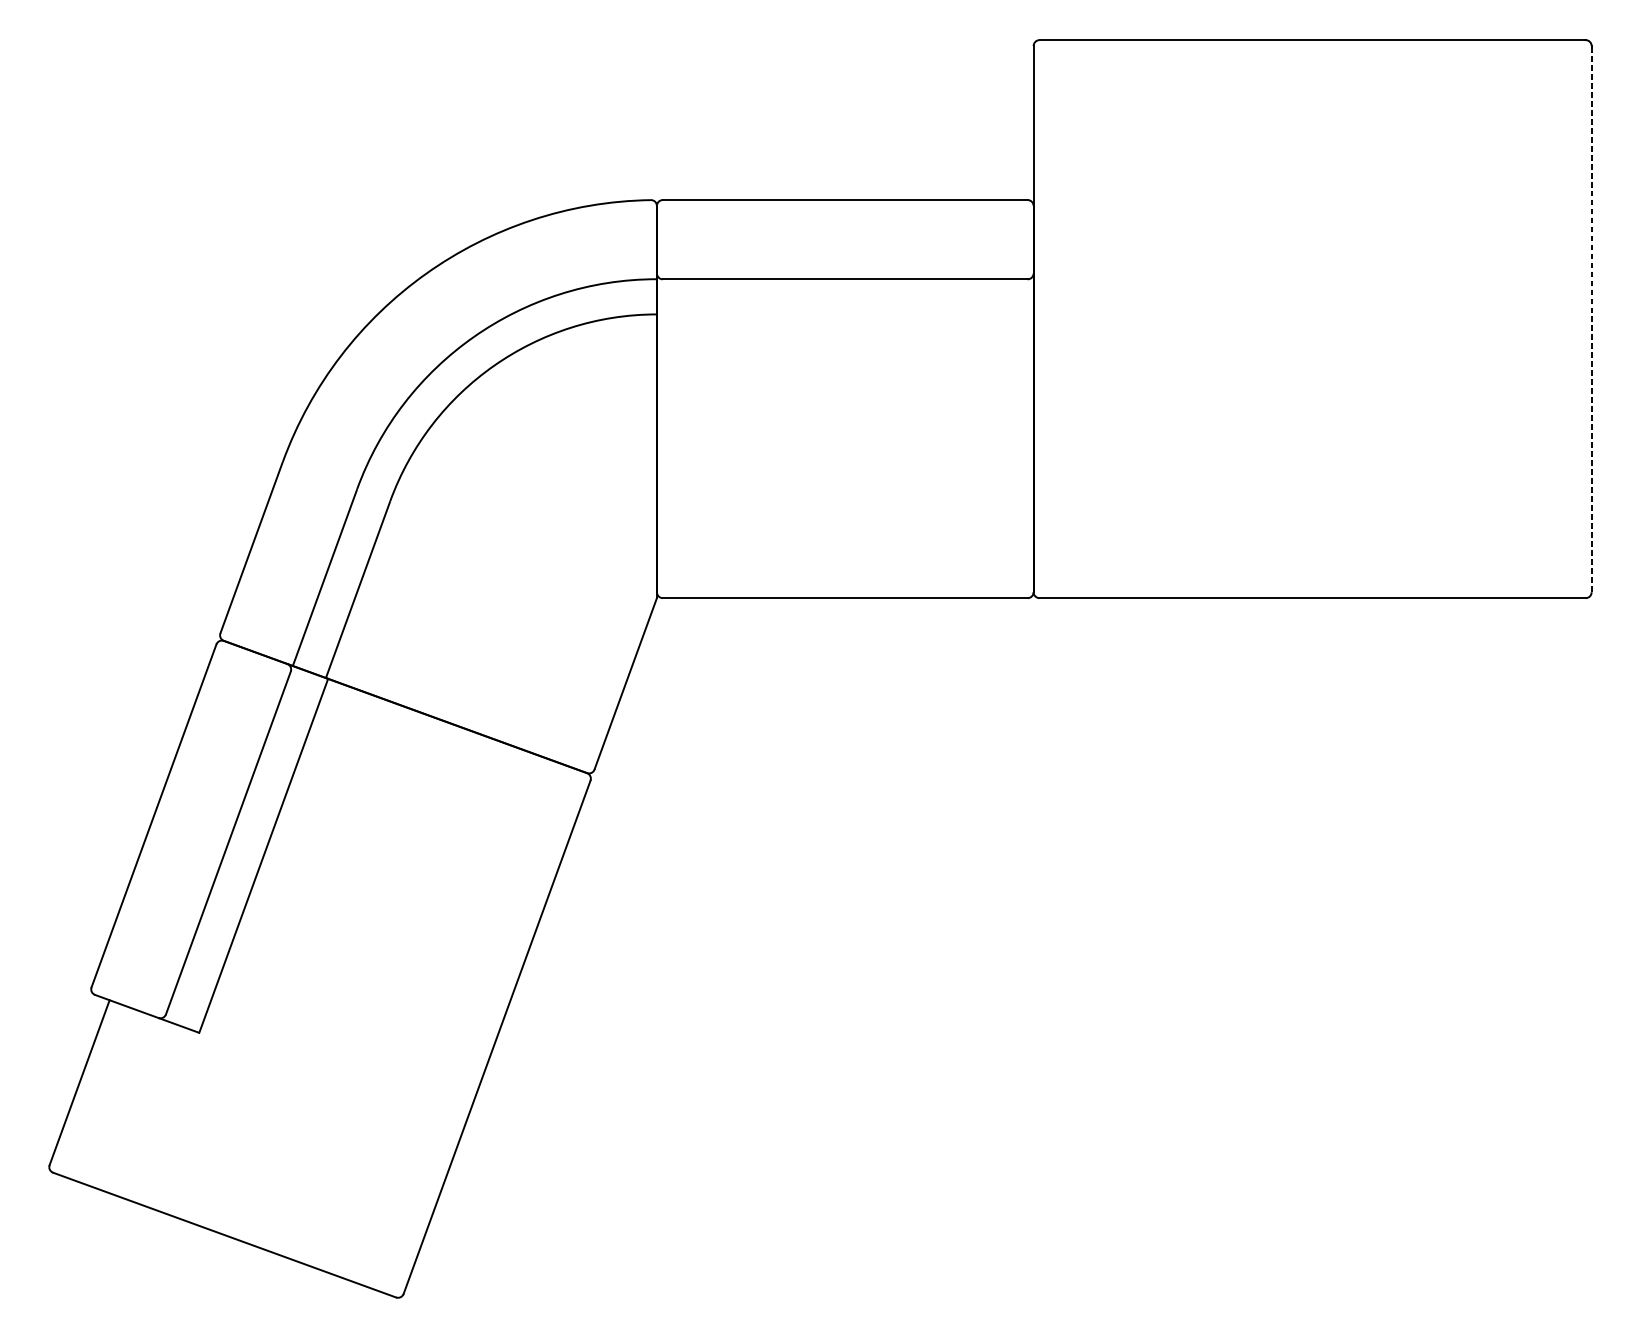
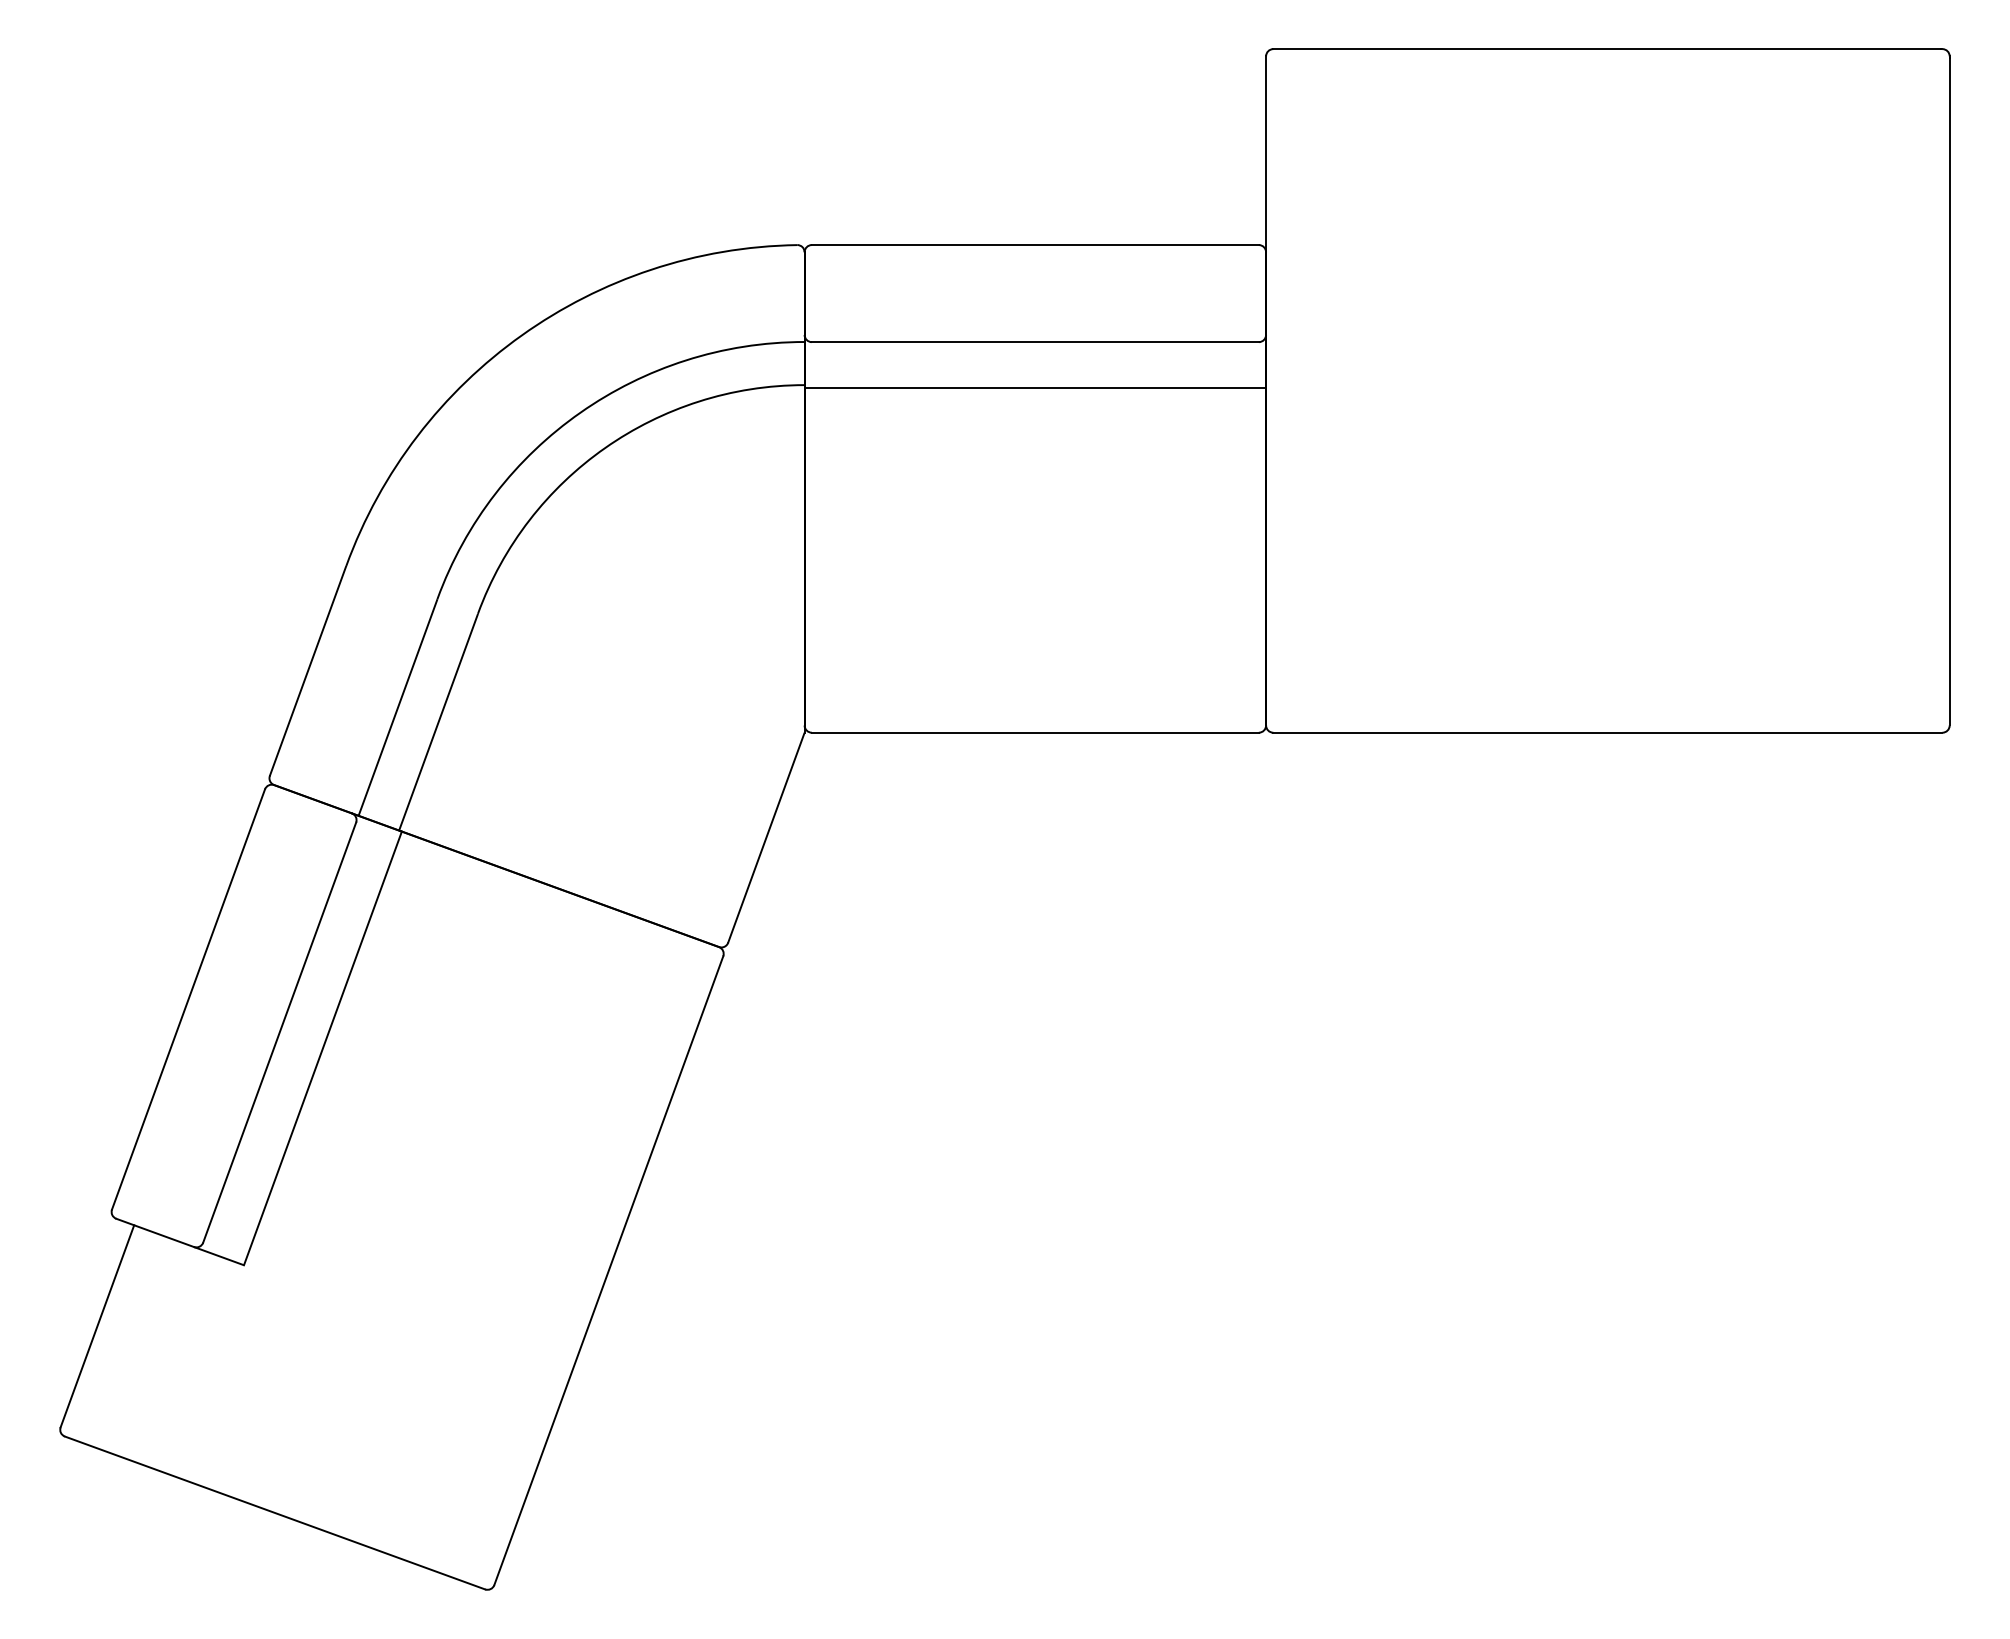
line: (845, 317) -> (1035, 388), added
line: (1591, 319) -> (1949, 391), dashed -> solid

